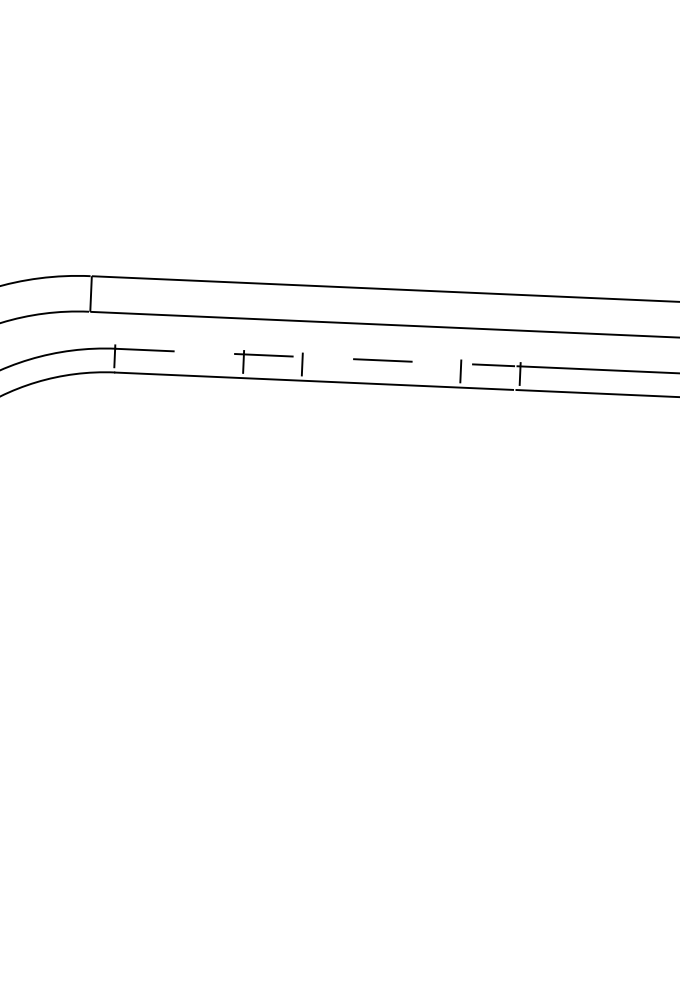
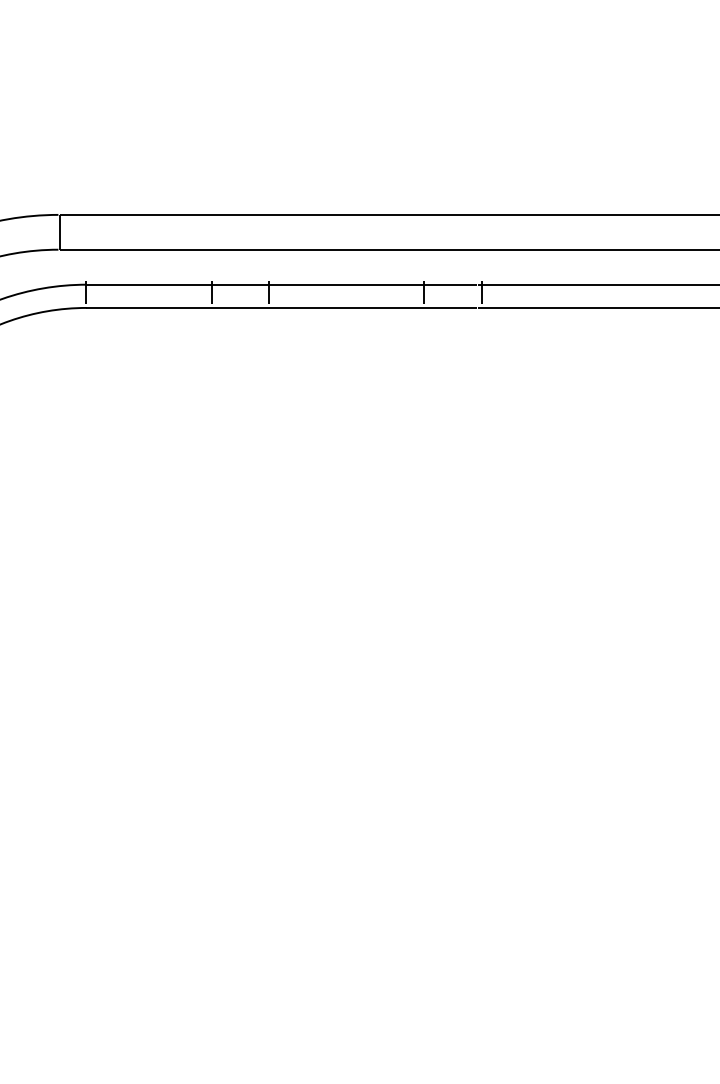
line: (315, 357) -> (281, 284), dashed -> solid

